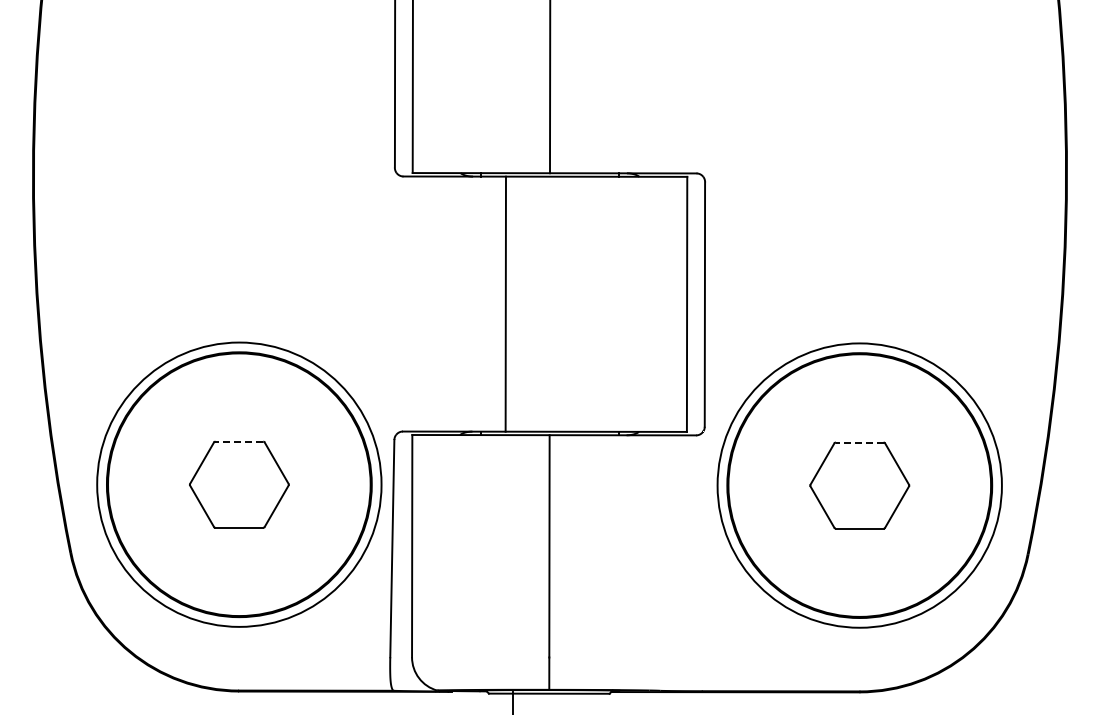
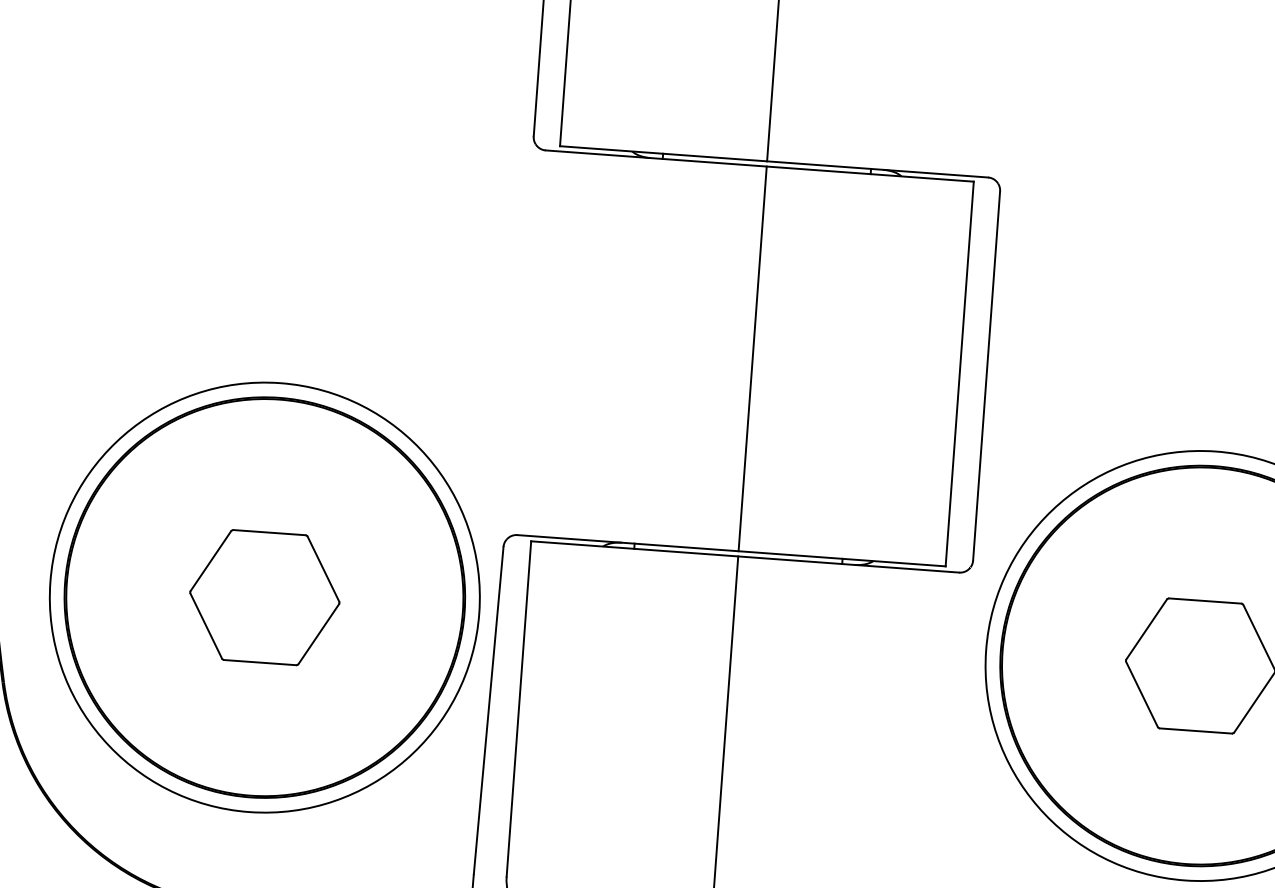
line: (505, 303) -> (752, 357), moved
line: (239, 441) -> (269, 532), dashed -> solid
line: (859, 442) -> (1204, 600), dashed -> solid

